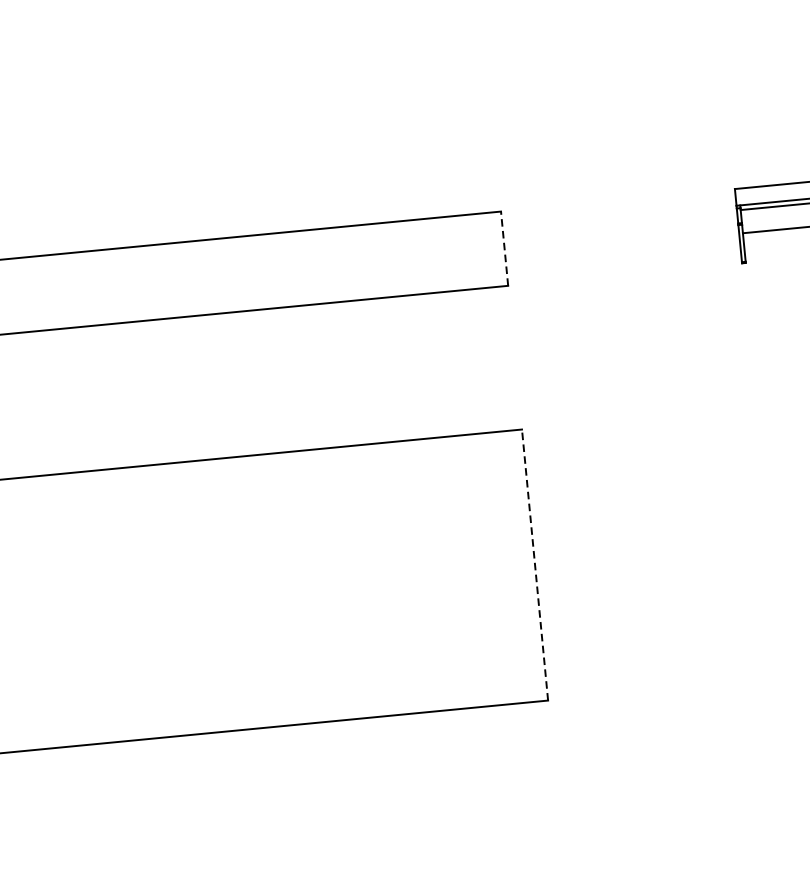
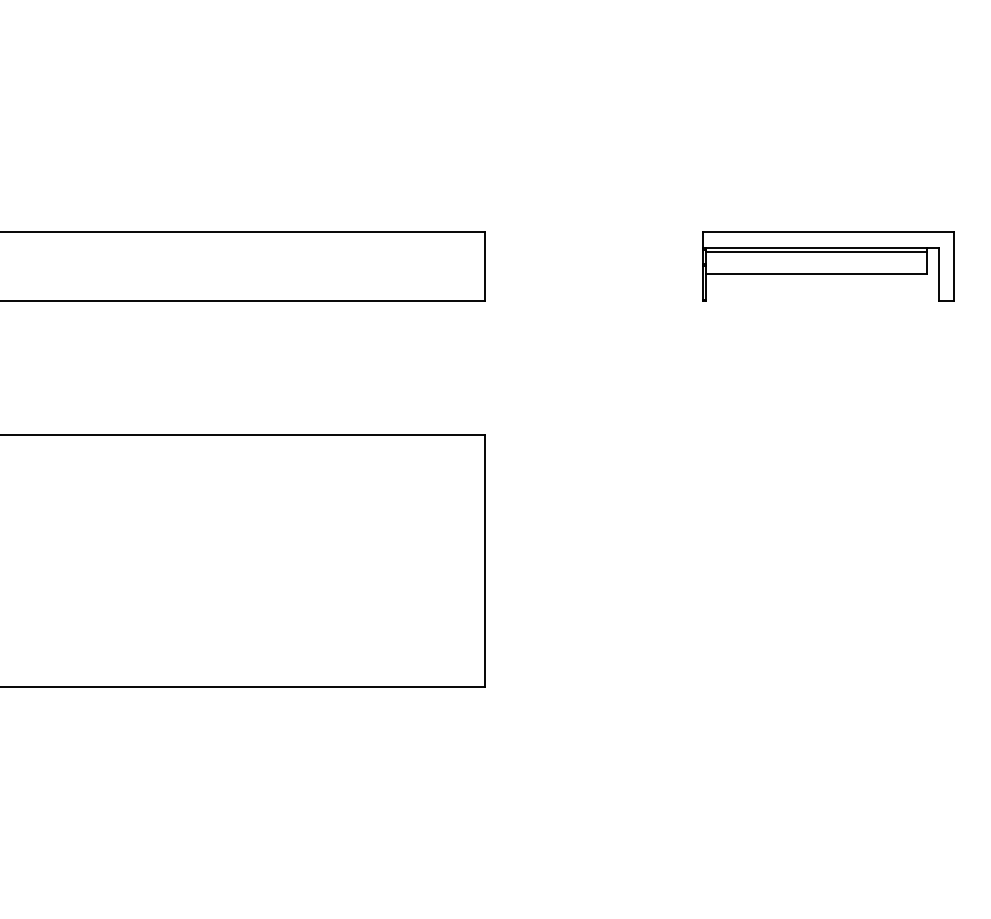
line: (504, 248) -> (485, 266), dashed -> solid
line: (535, 564) -> (485, 560), dashed -> solid

